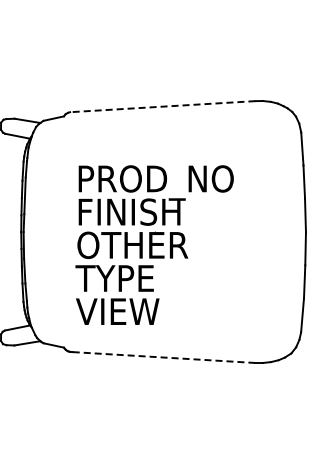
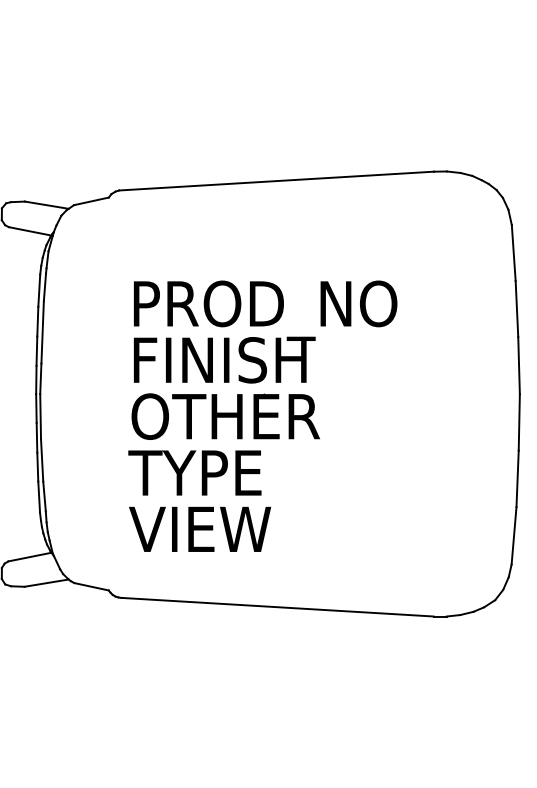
line: (162, 106) -> (276, 180), dashed -> solid
line: (164, 357) -> (279, 607), dashed -> solid

